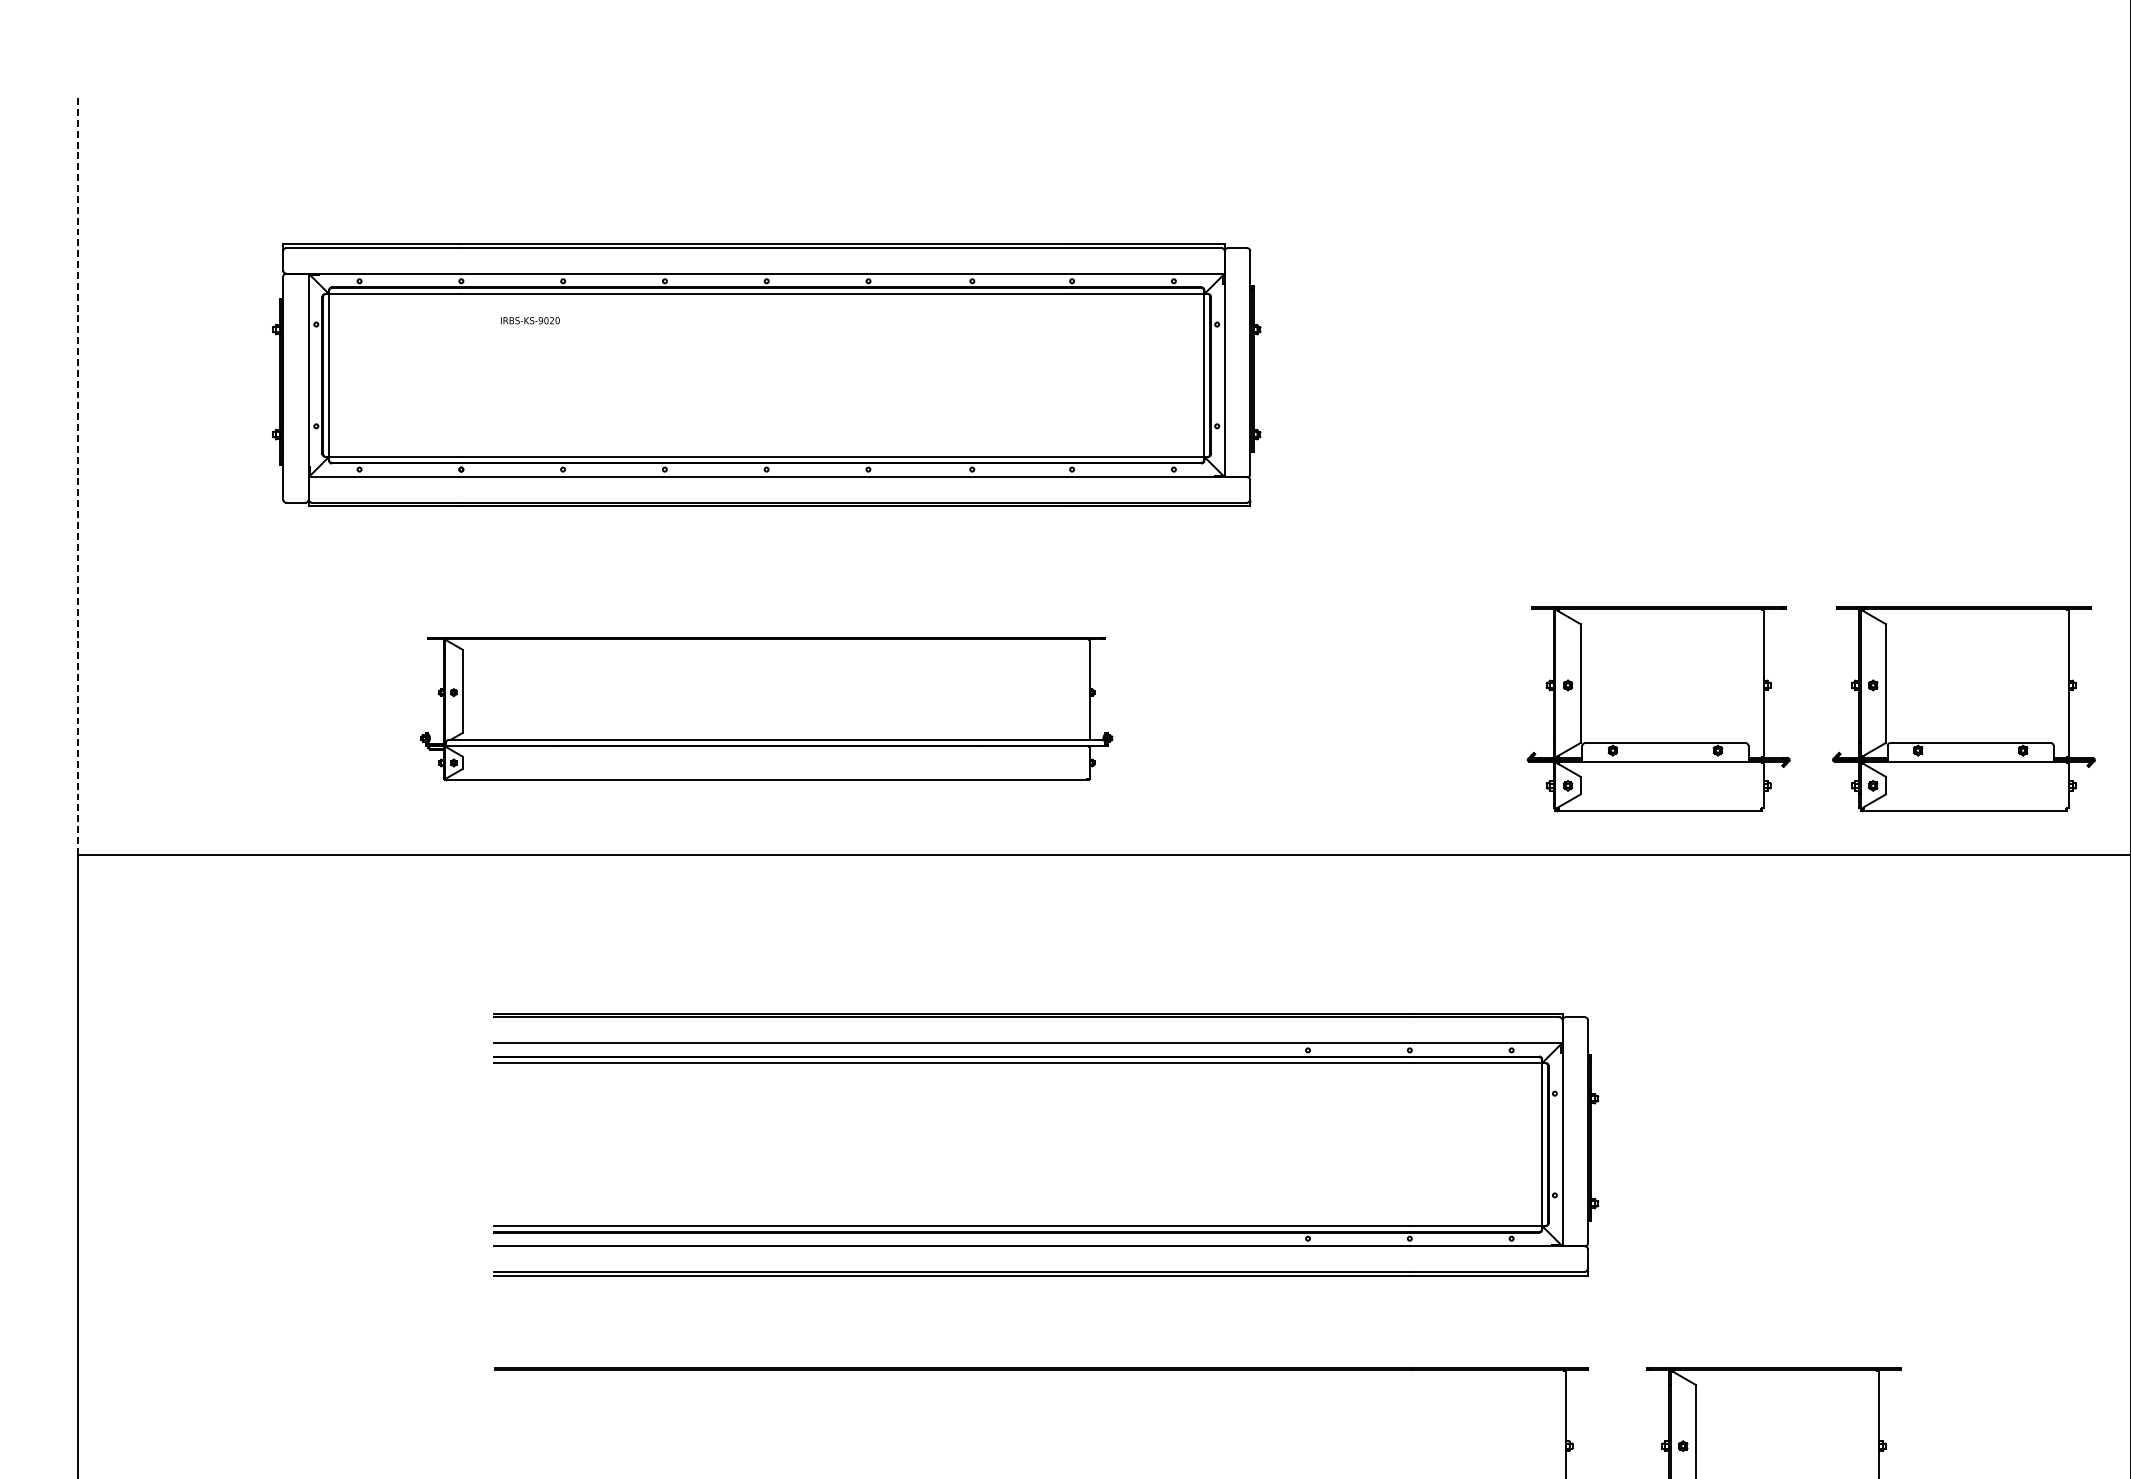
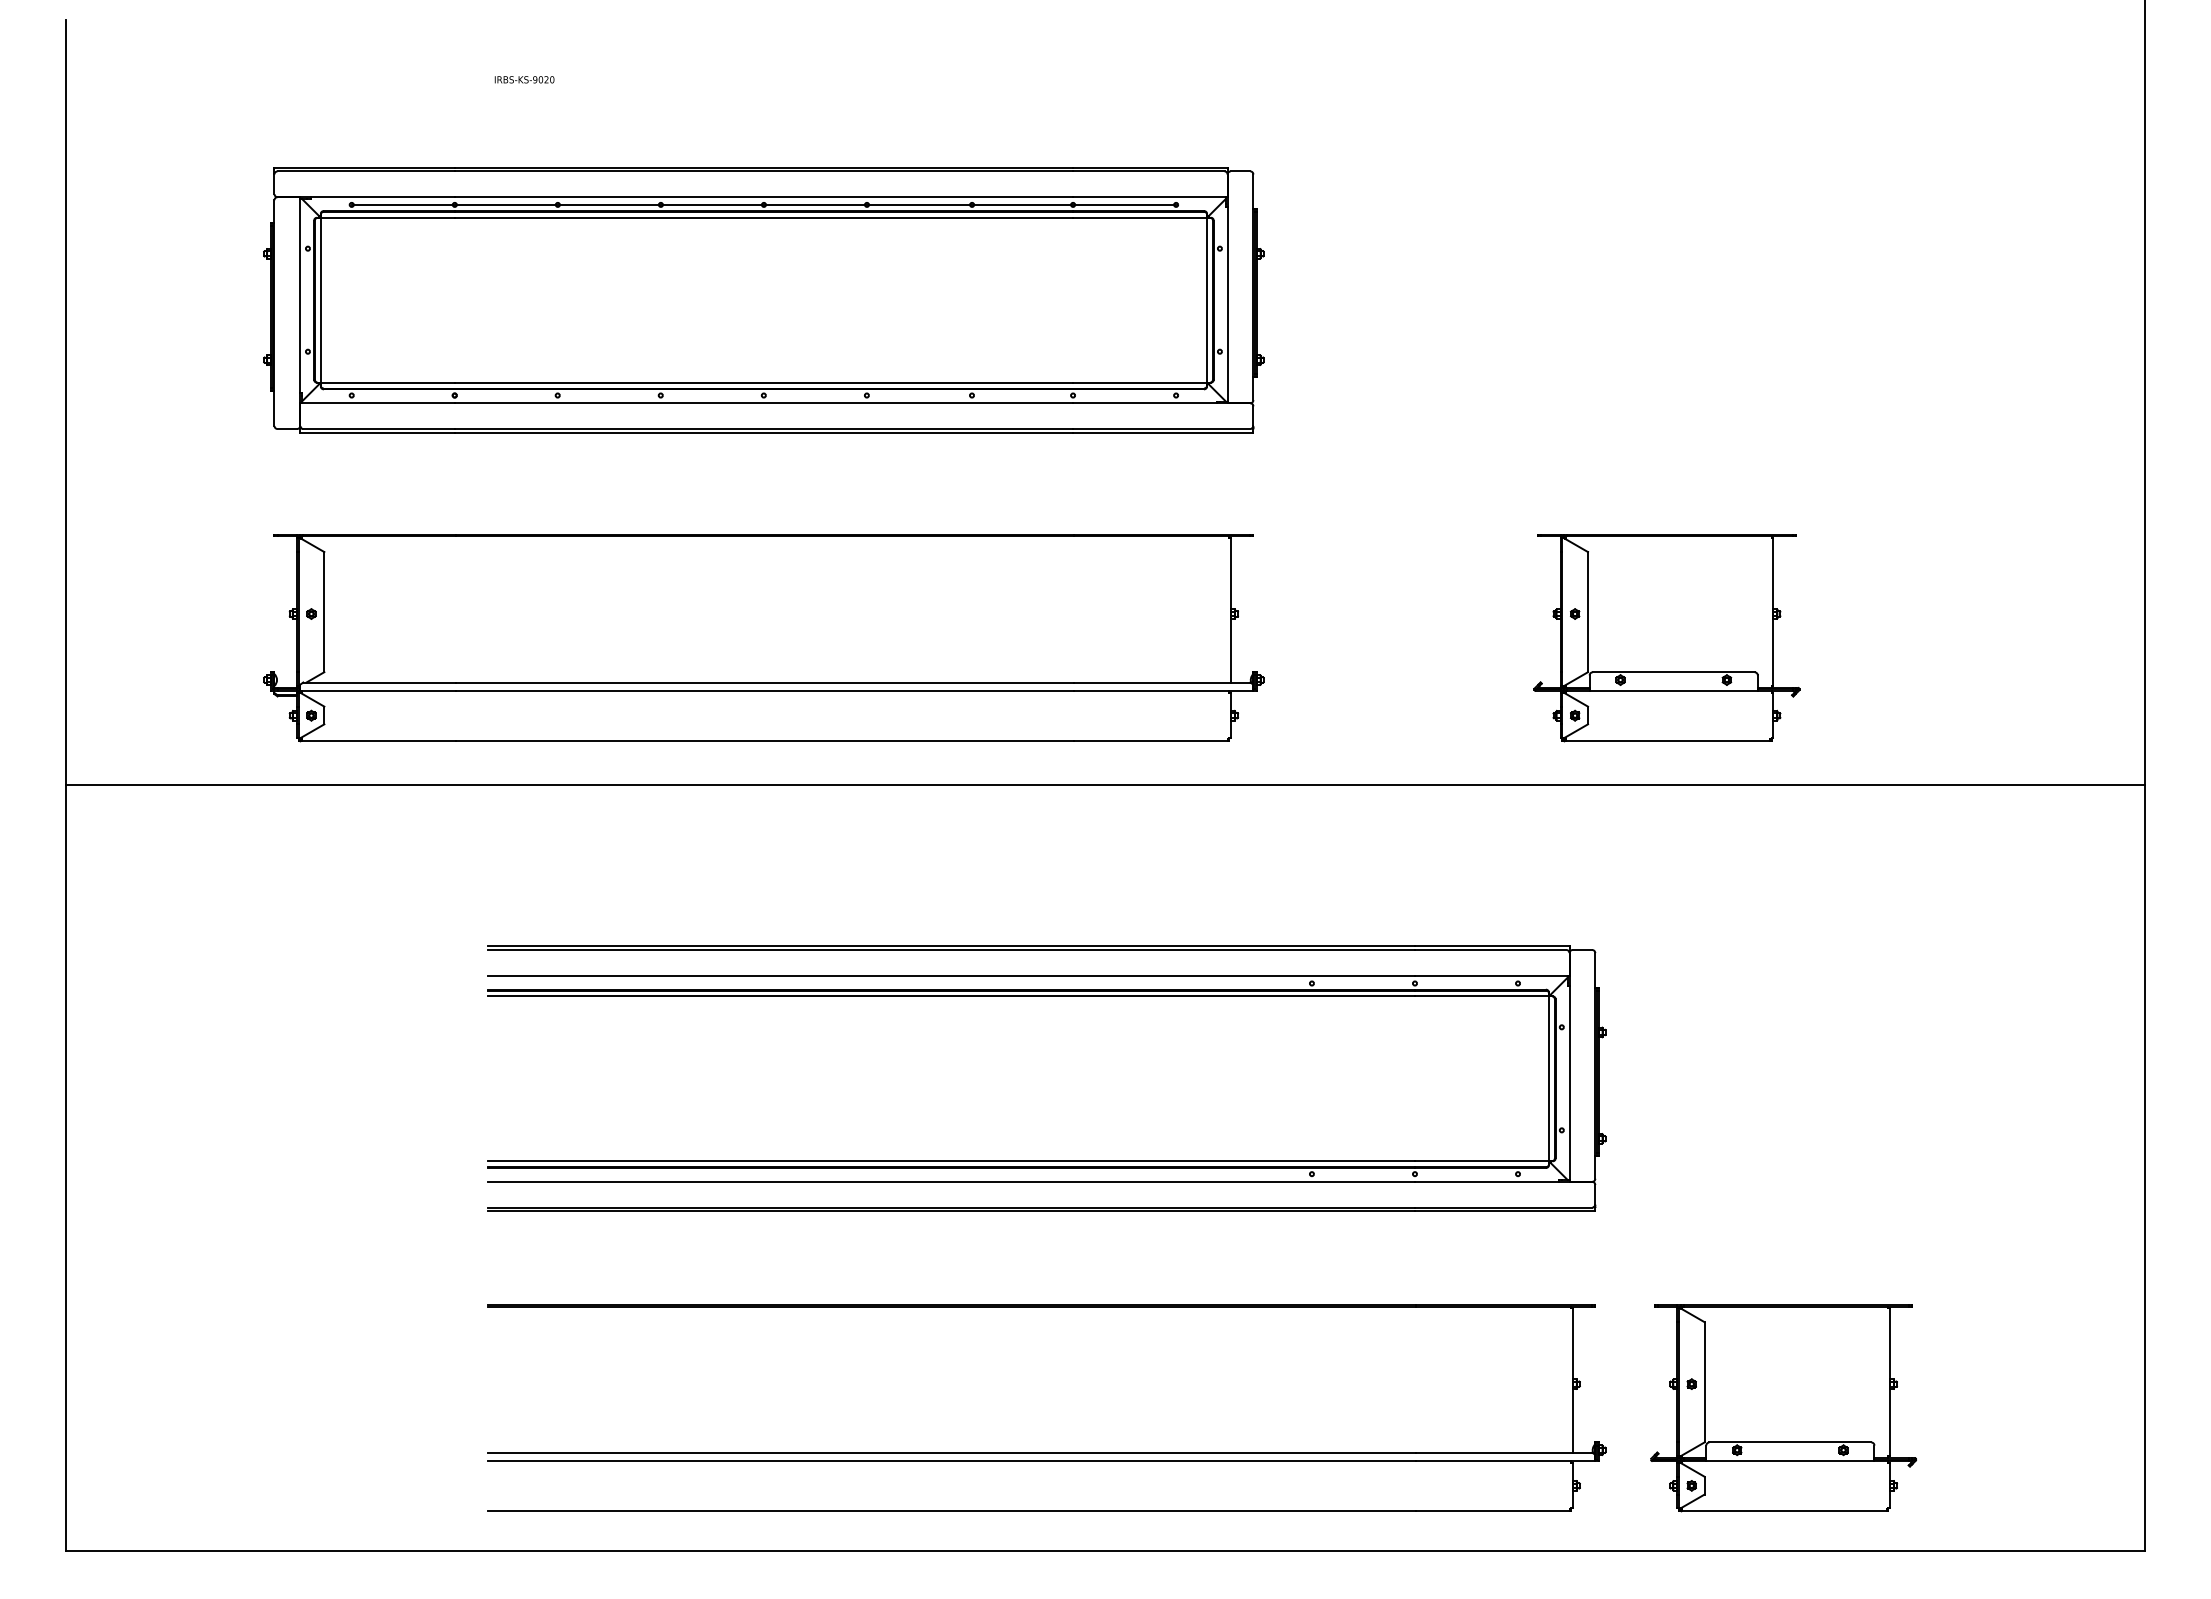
line: (766, 280) -> (763, 204), added
text: (530, 320) -> (524, 79), moved
line: (77, 476) -> (66, 402), dashed -> solid
part: (766, 709) -> (763, 638), size x1.43
part: (1963, 709) -> (1975, 638), removed

